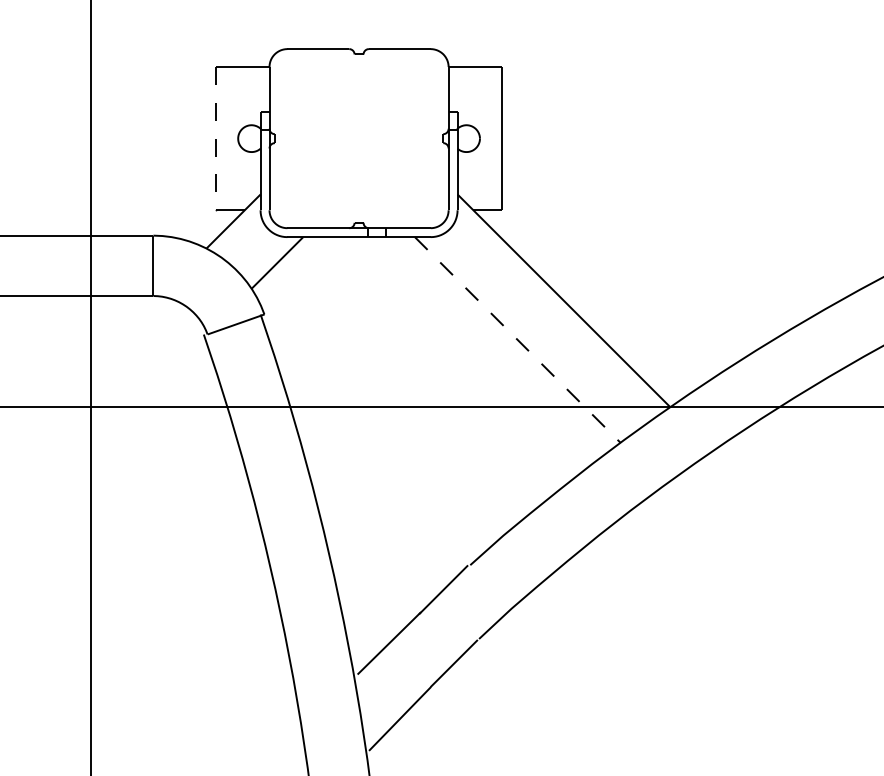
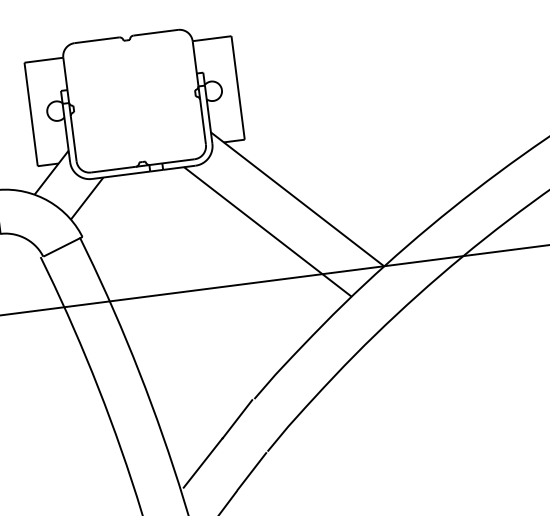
line: (215, 138) -> (30, 114), dashed -> solid
line: (518, 340) -> (268, 232), dashed -> solid

